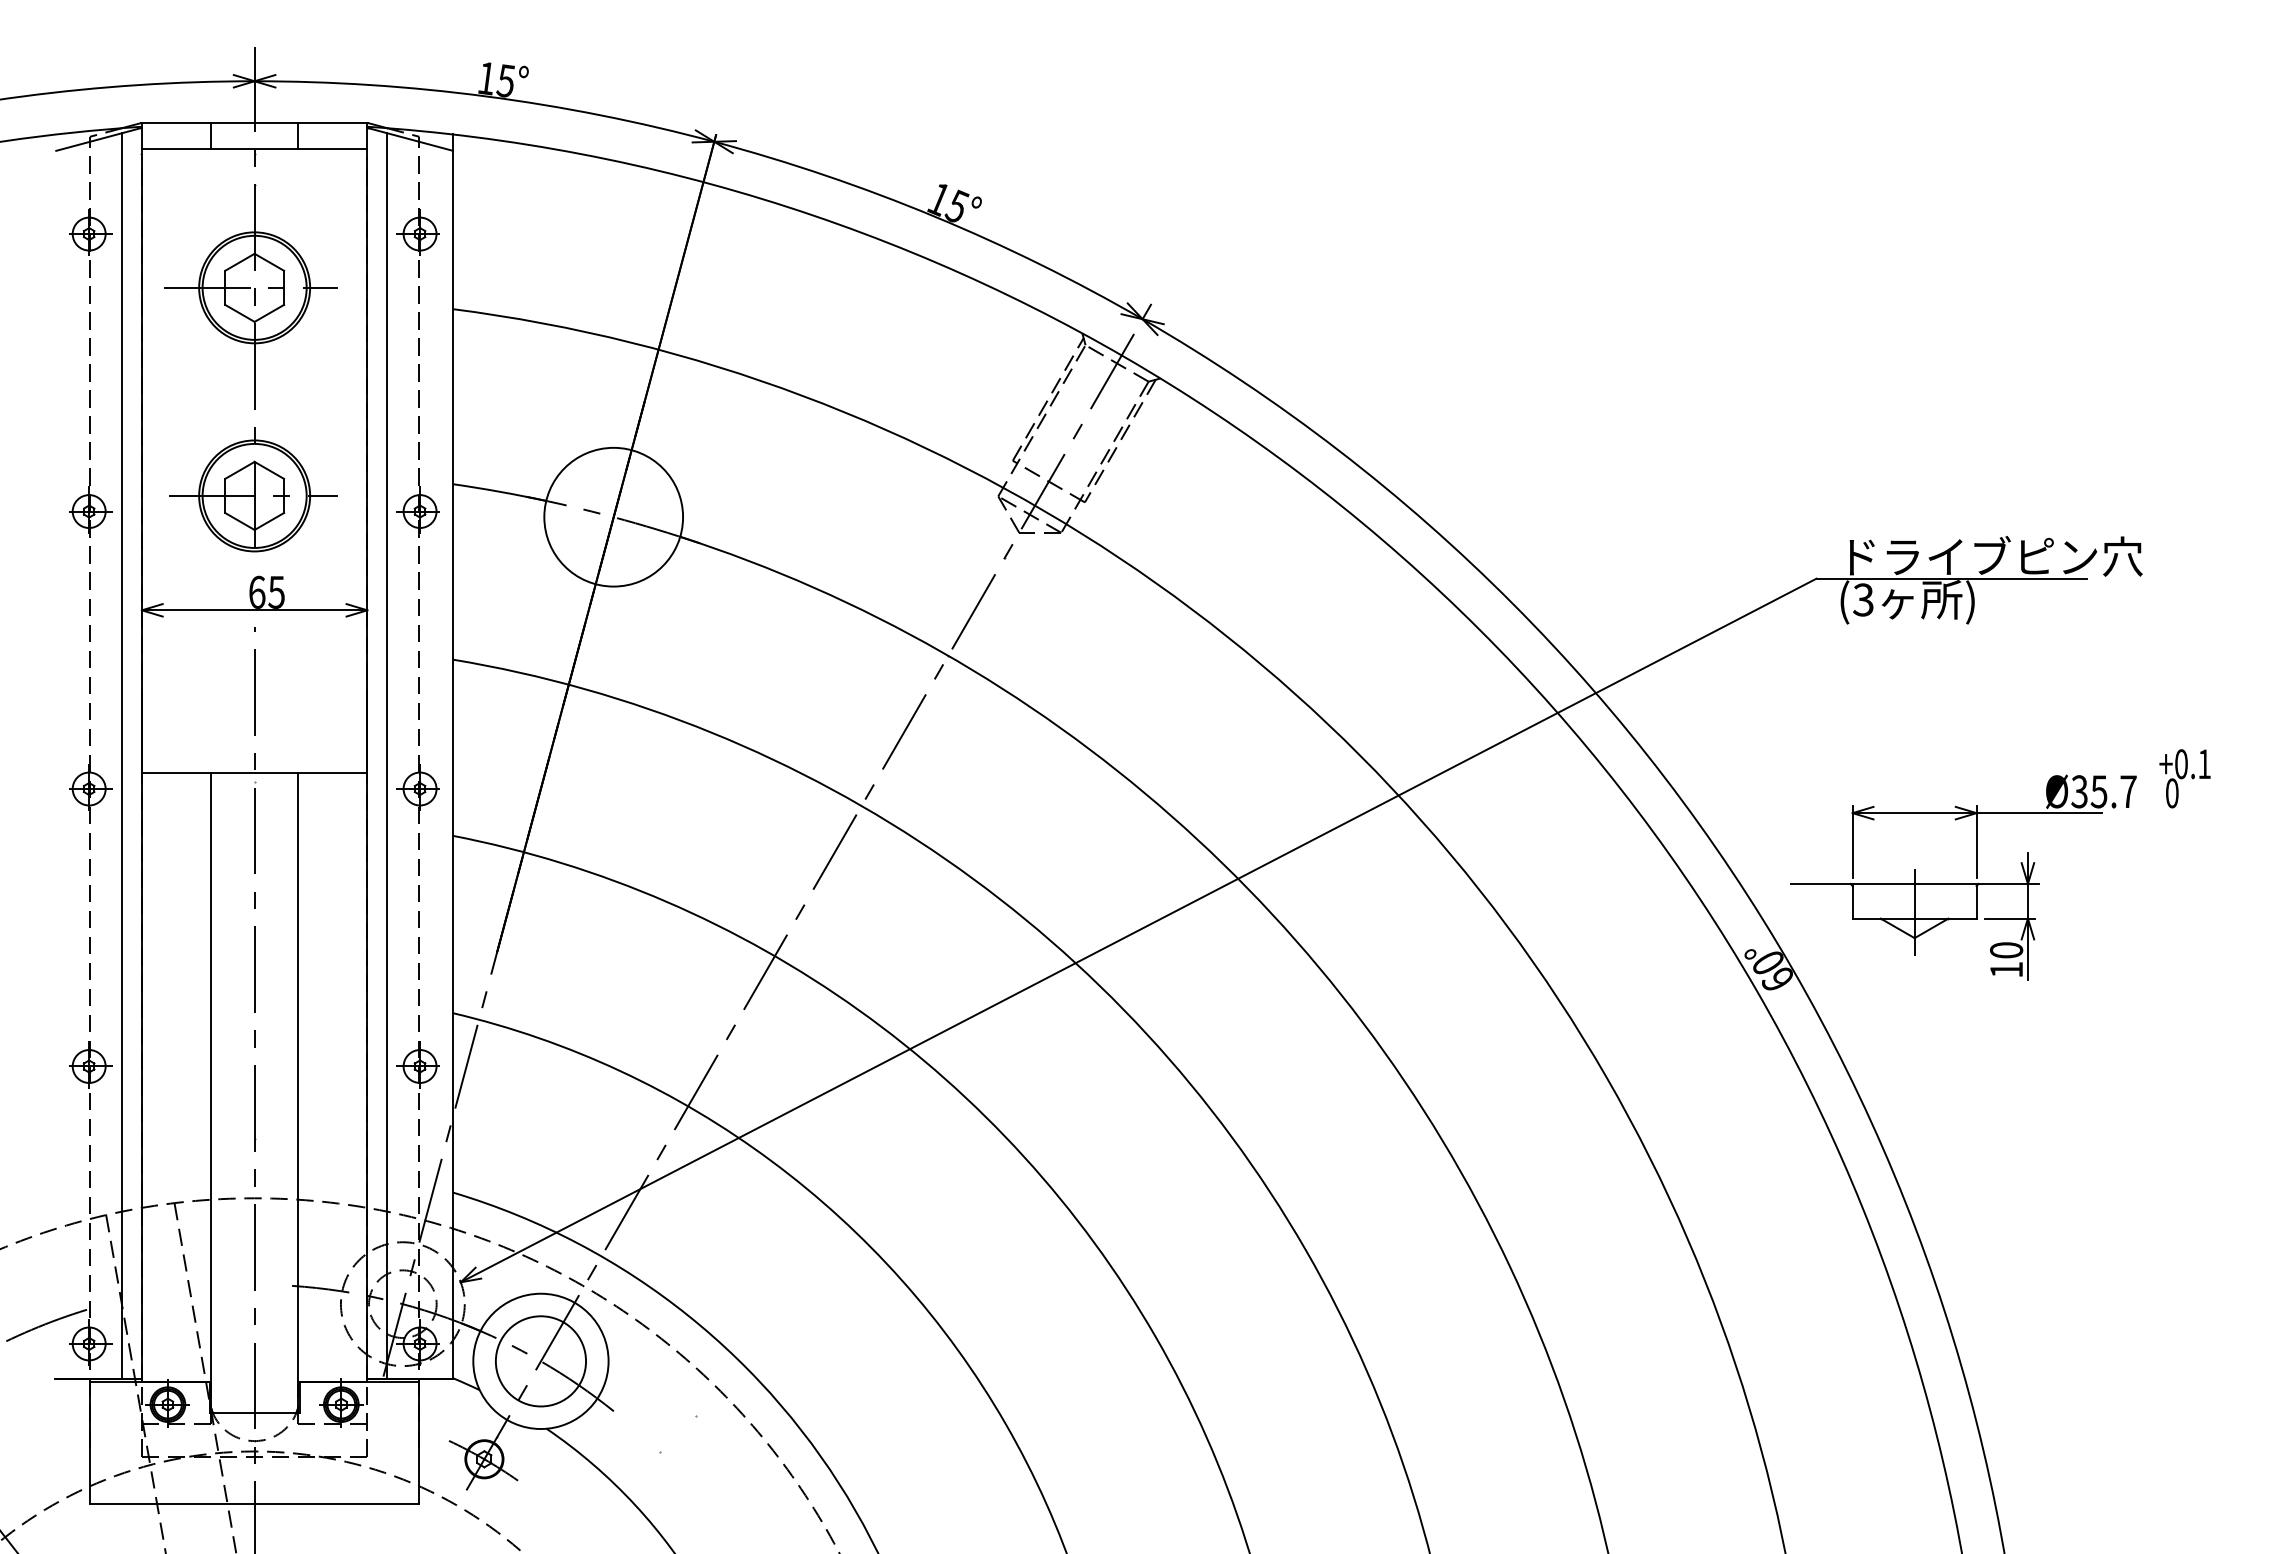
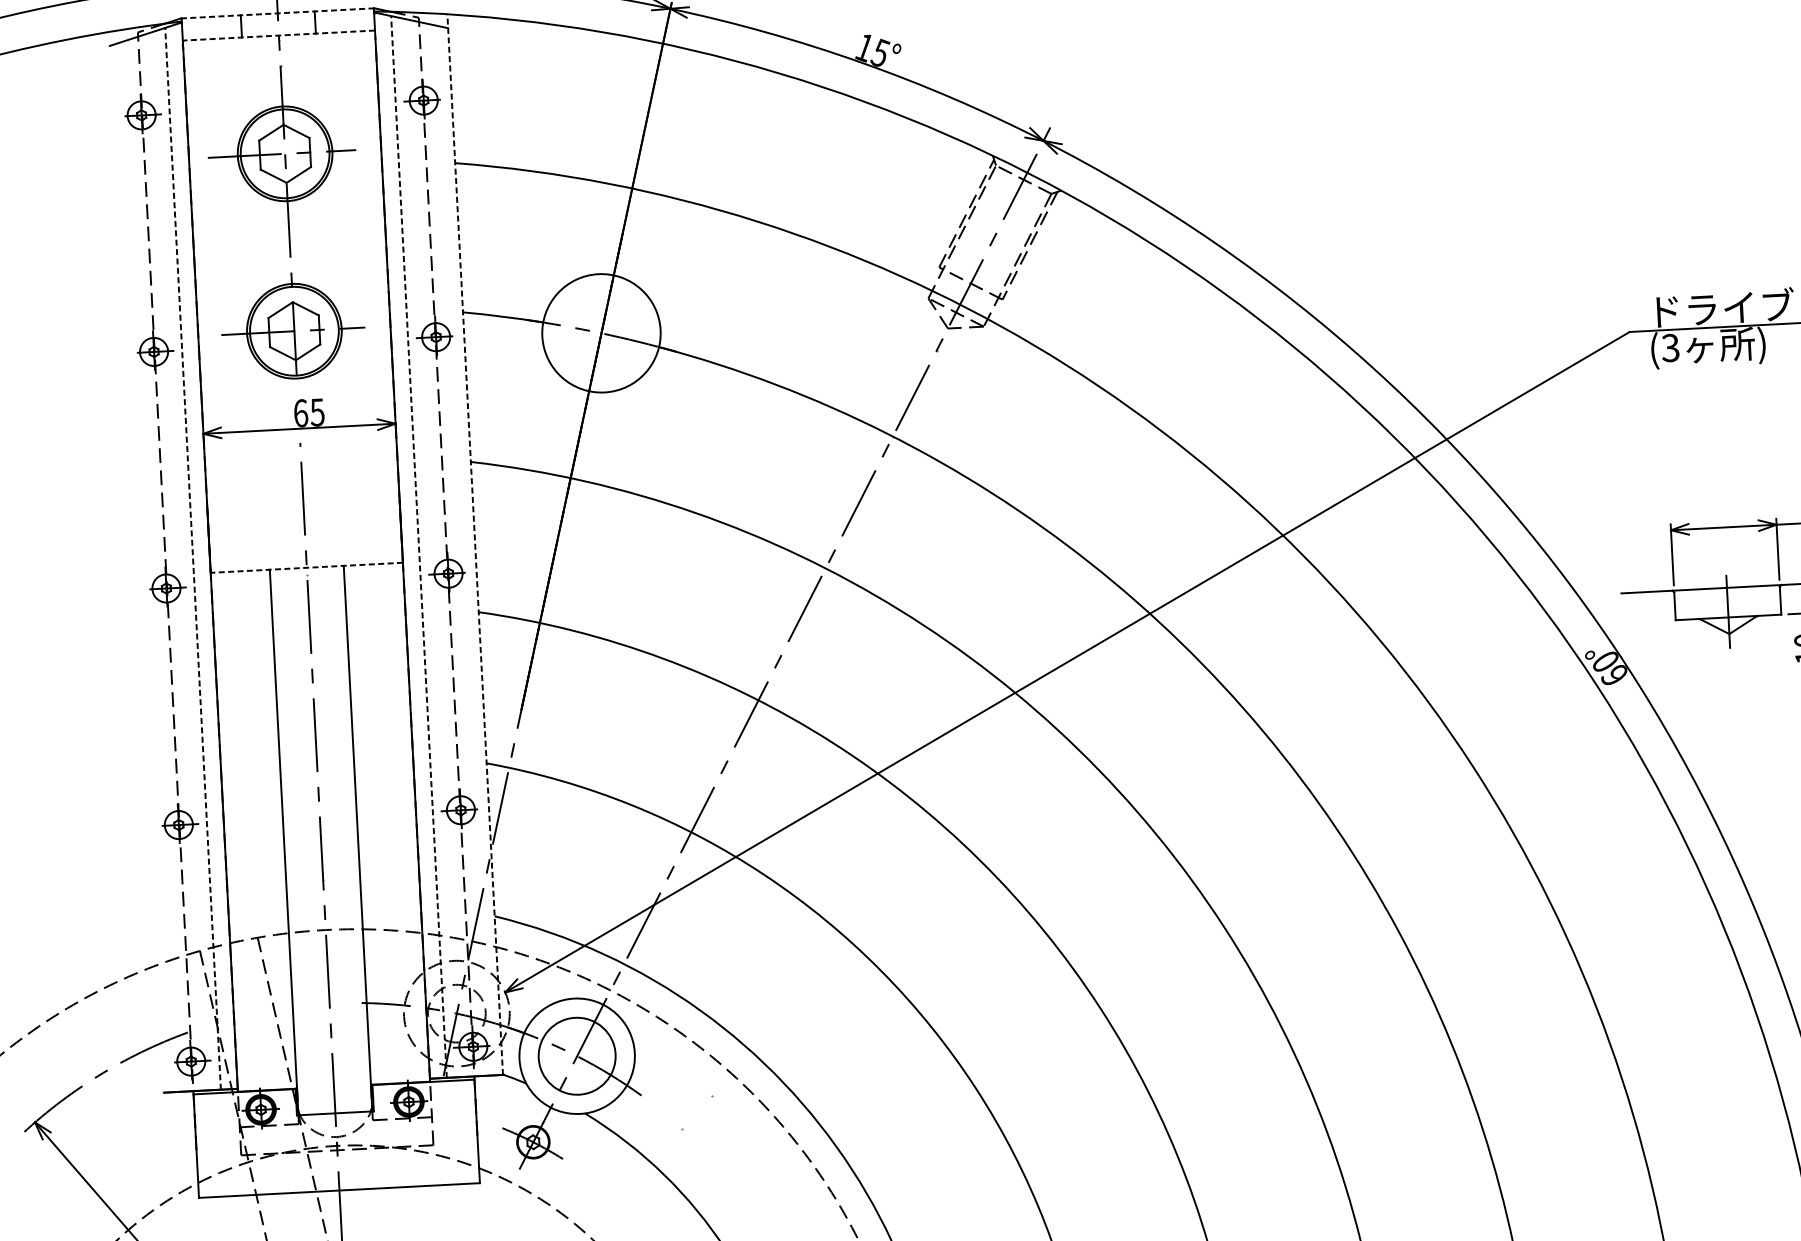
line: (254, 123) -> (277, 13), solid -> dashed
line: (254, 149) -> (278, 35), solid -> dashed
line: (122, 755) -> (193, 558), solid -> dashed
line: (387, 755) -> (419, 546), solid -> dashed
line: (453, 756) -> (475, 544), solid -> dashed
line: (254, 773) -> (306, 567), solid -> dashed

